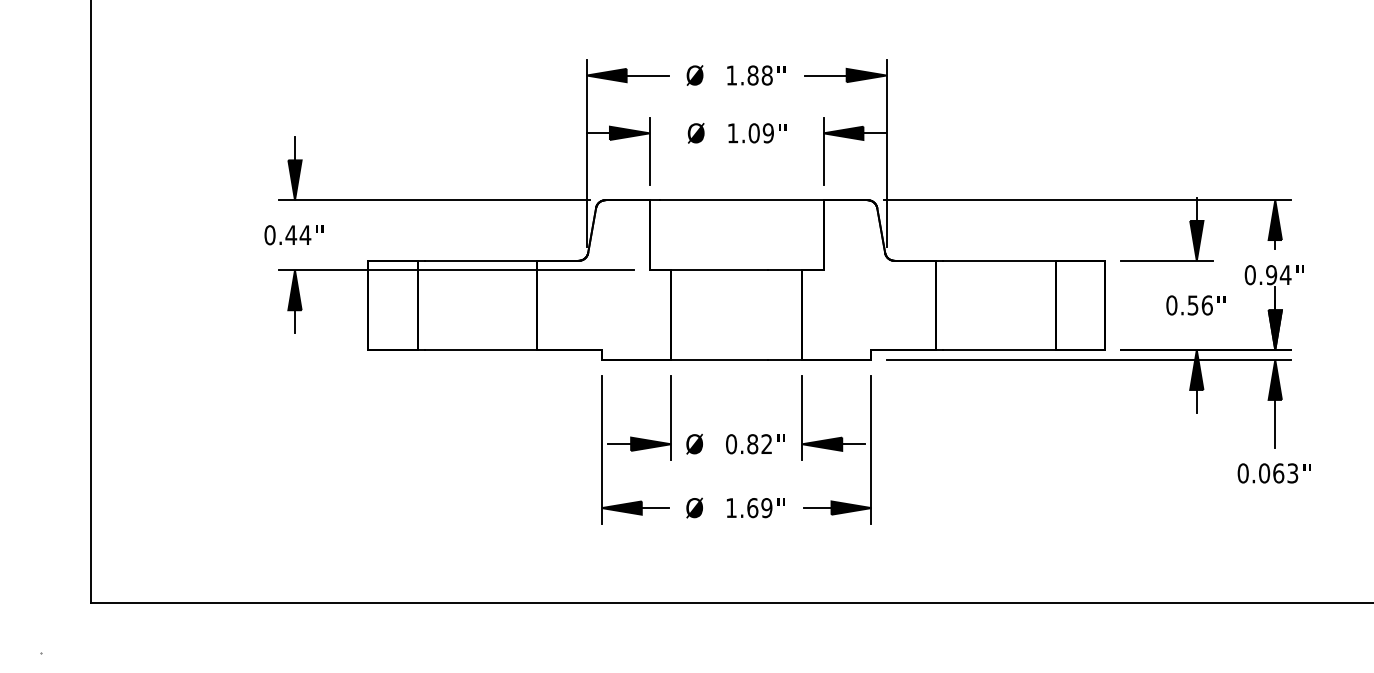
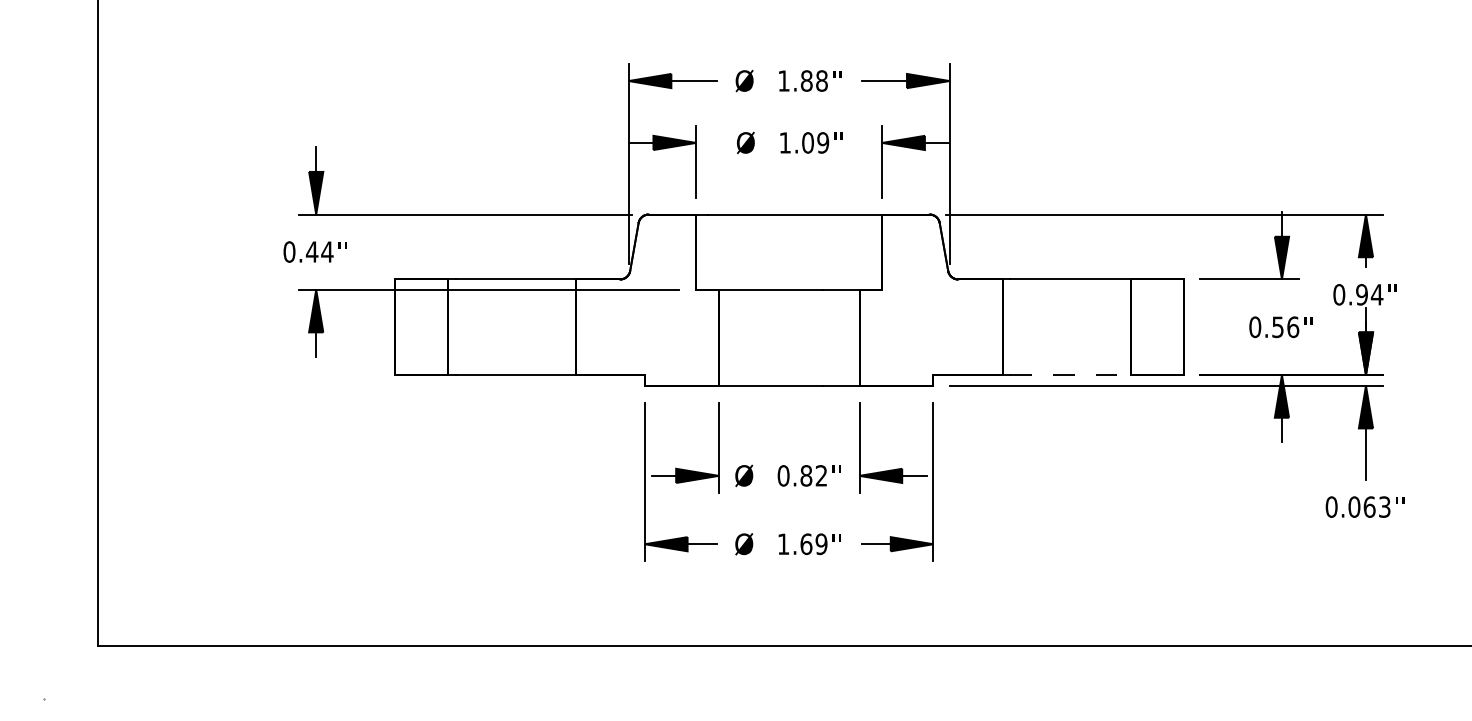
line: (1000, 350) -> (1071, 375), solid -> dashed

